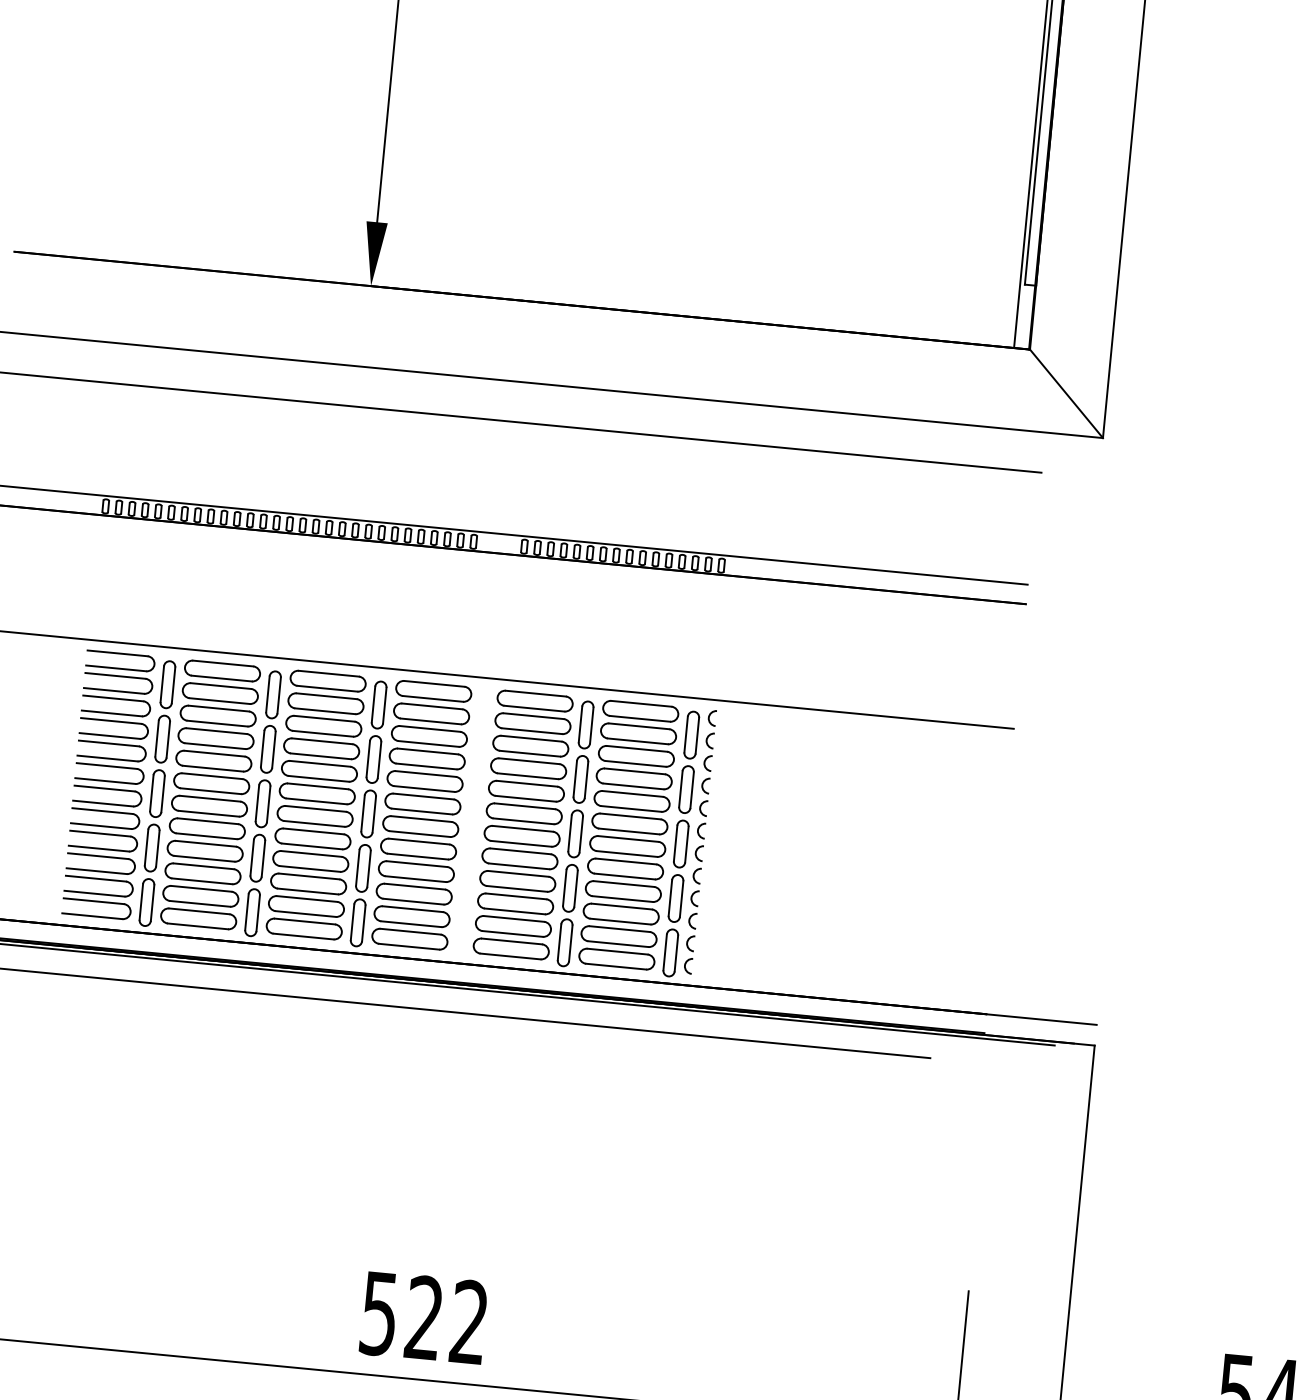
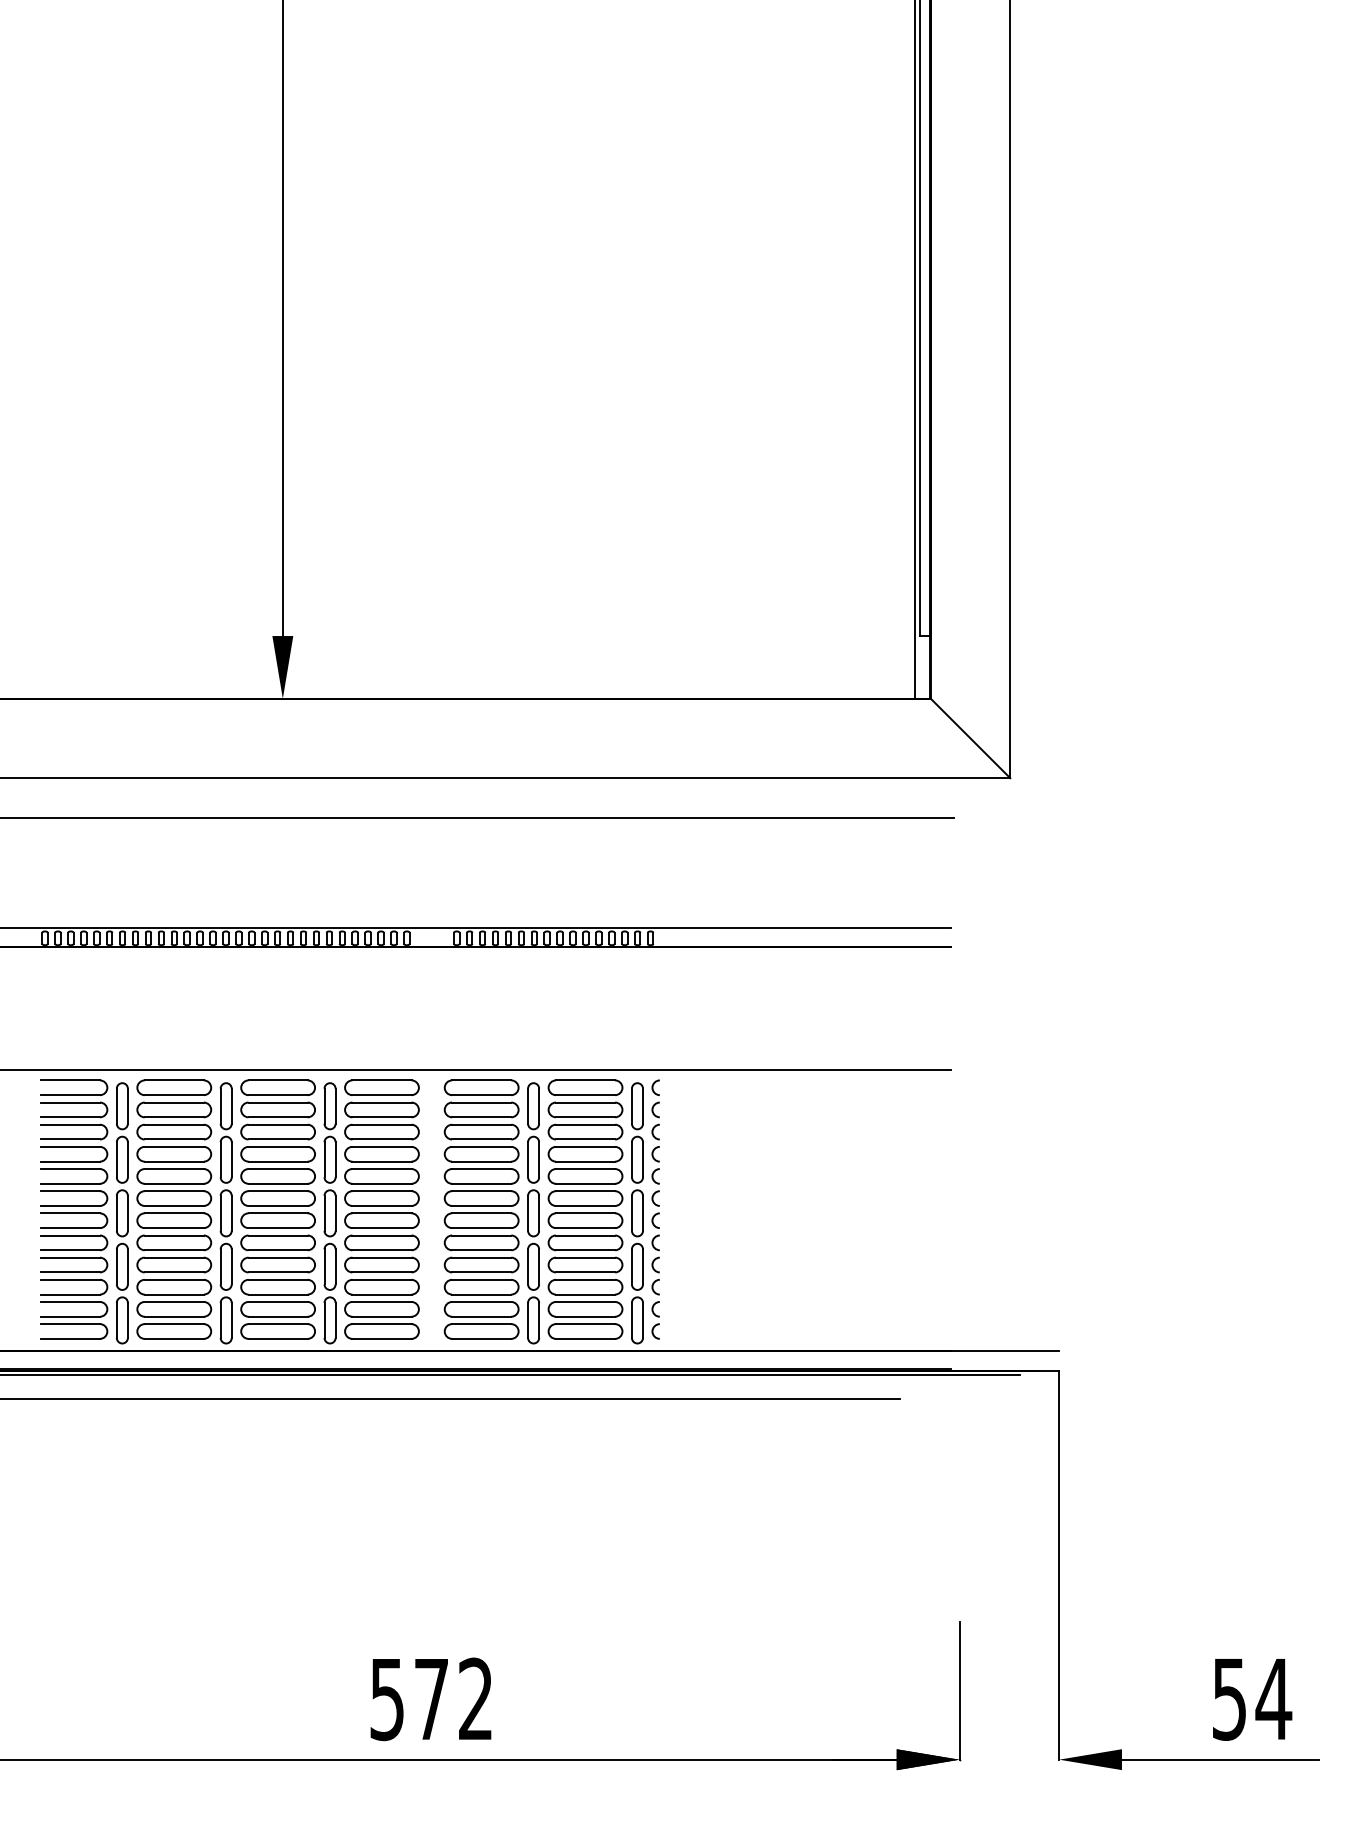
text: (423, 1317) -> (430, 1698), 522 -> 572

